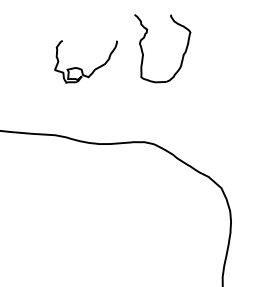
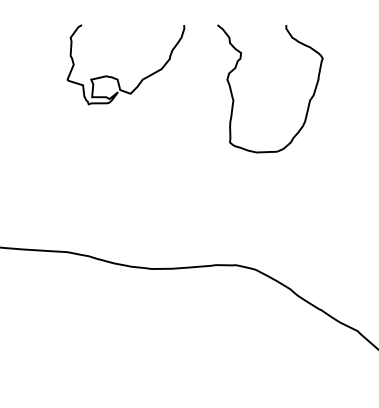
part: (81, 68) -> (117, 77), moved

